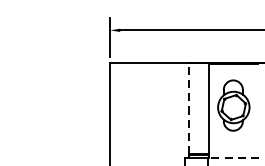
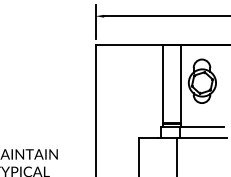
line: (188, 108) -> (163, 83), dashed -> solid
line: (233, 157) -> (202, 126), dashed -> solid

